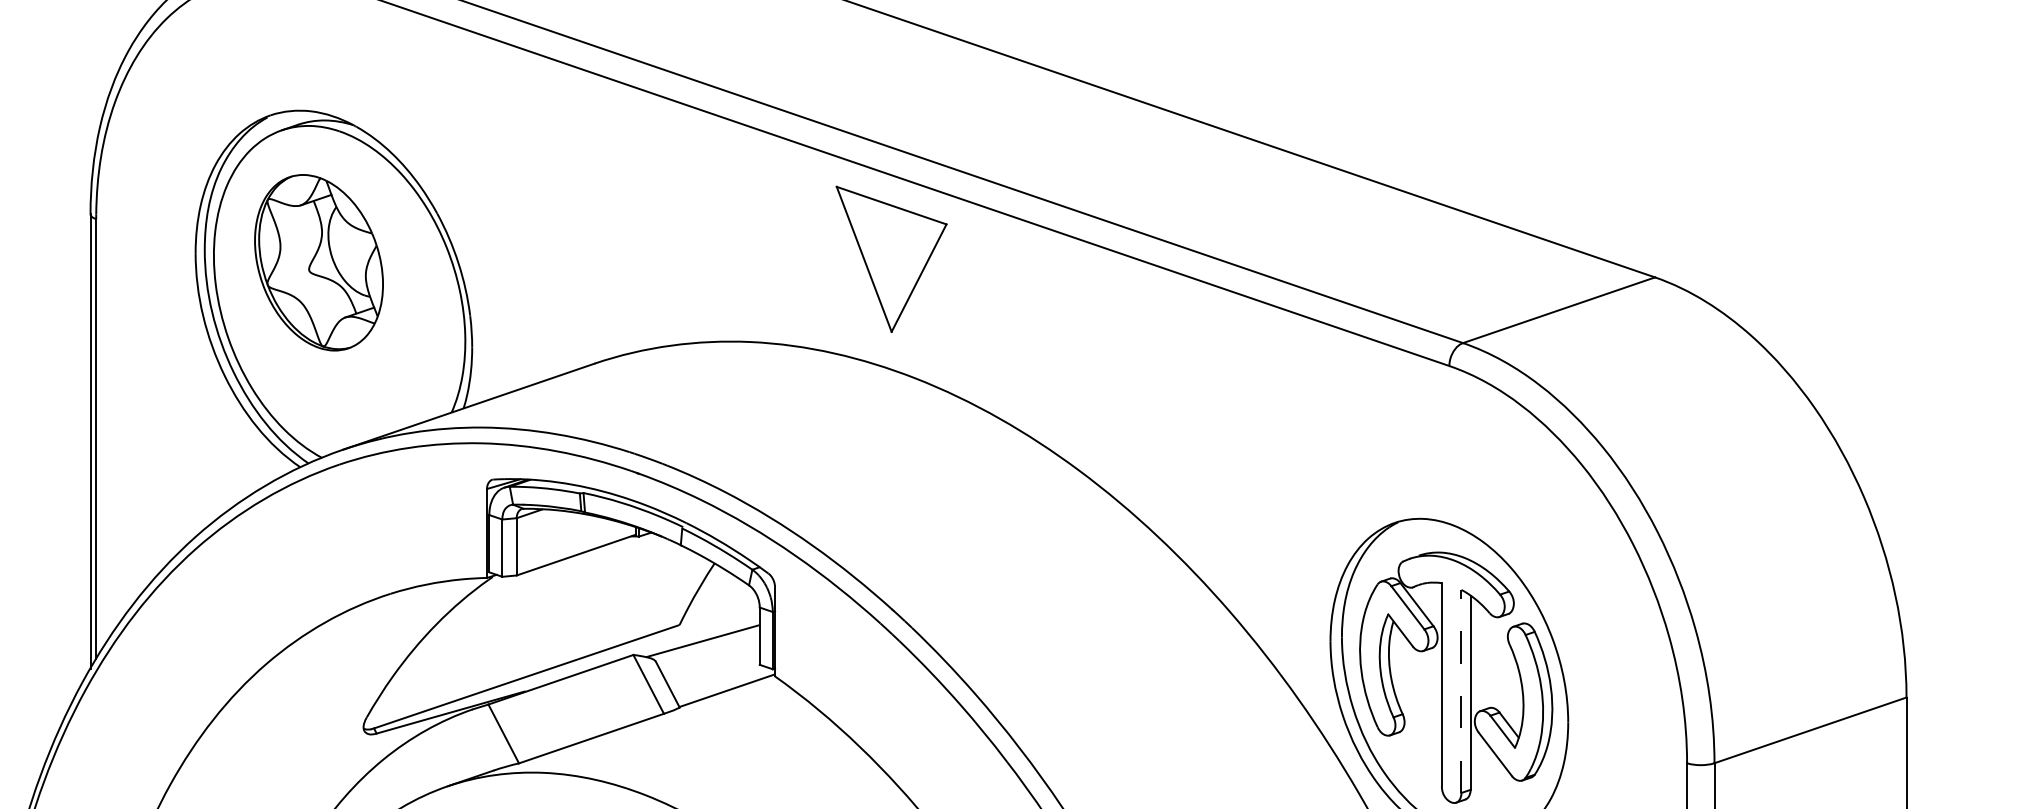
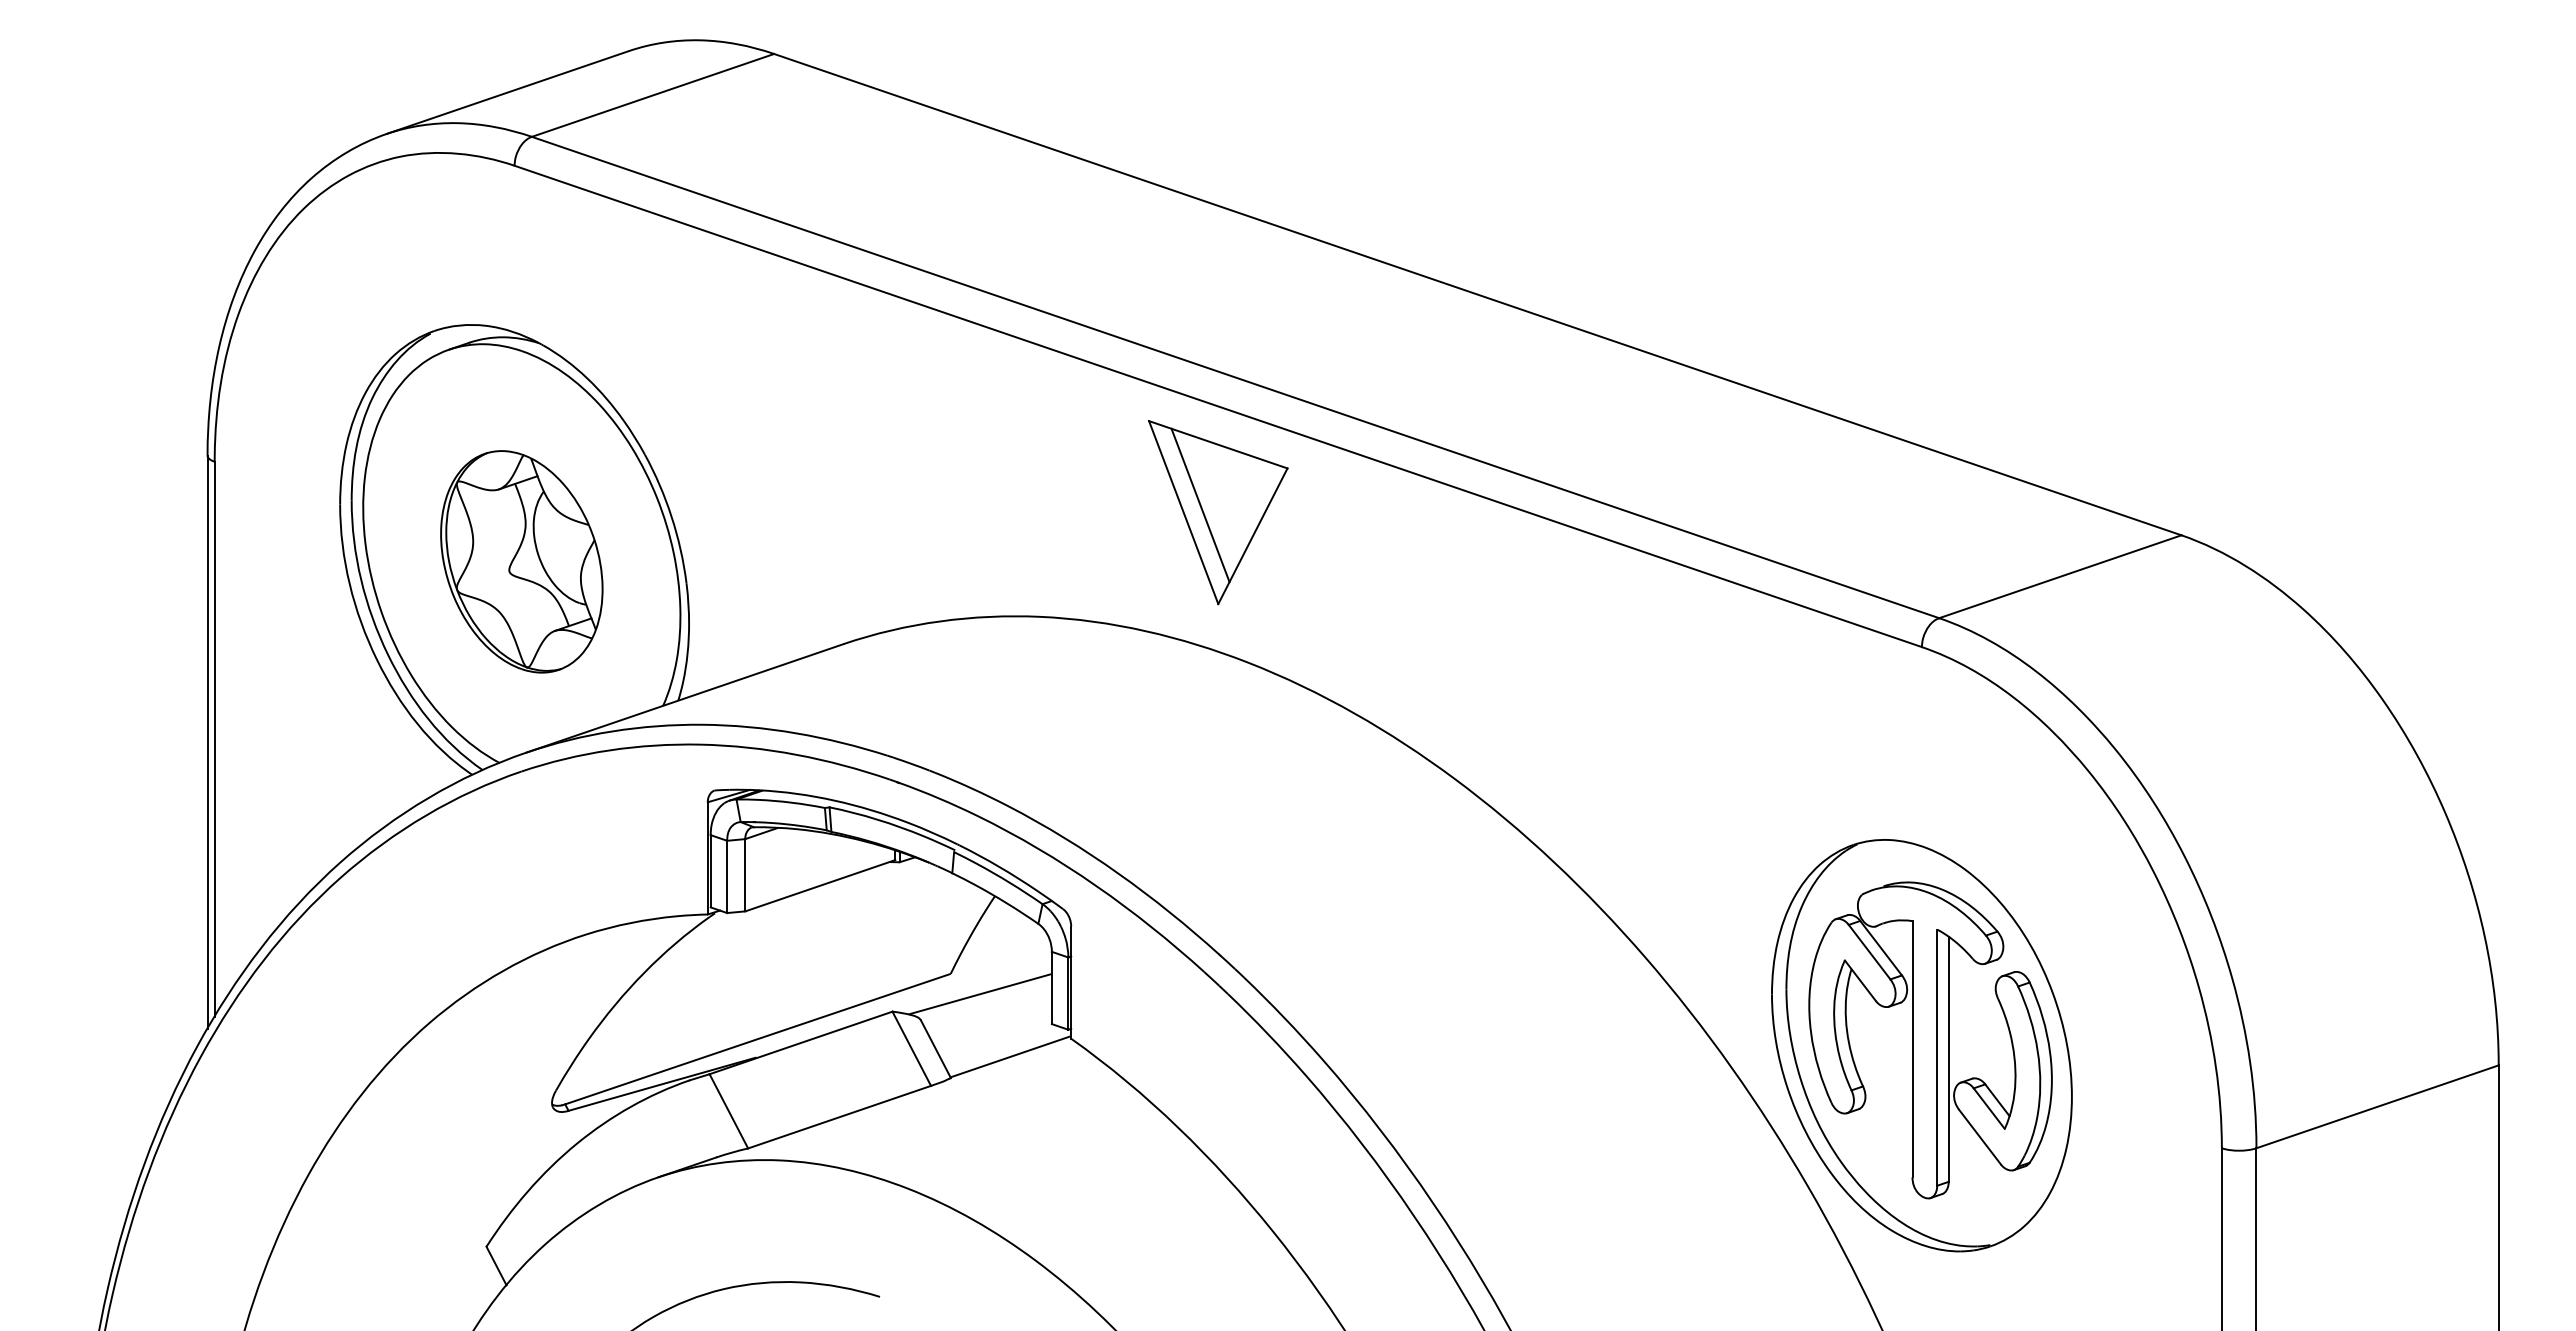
line: (877, 253) -> (1200, 505), added
part: (318, 262) -> (521, 561), moved
line: (1461, 691) -> (1937, 1057), dashed -> solid

